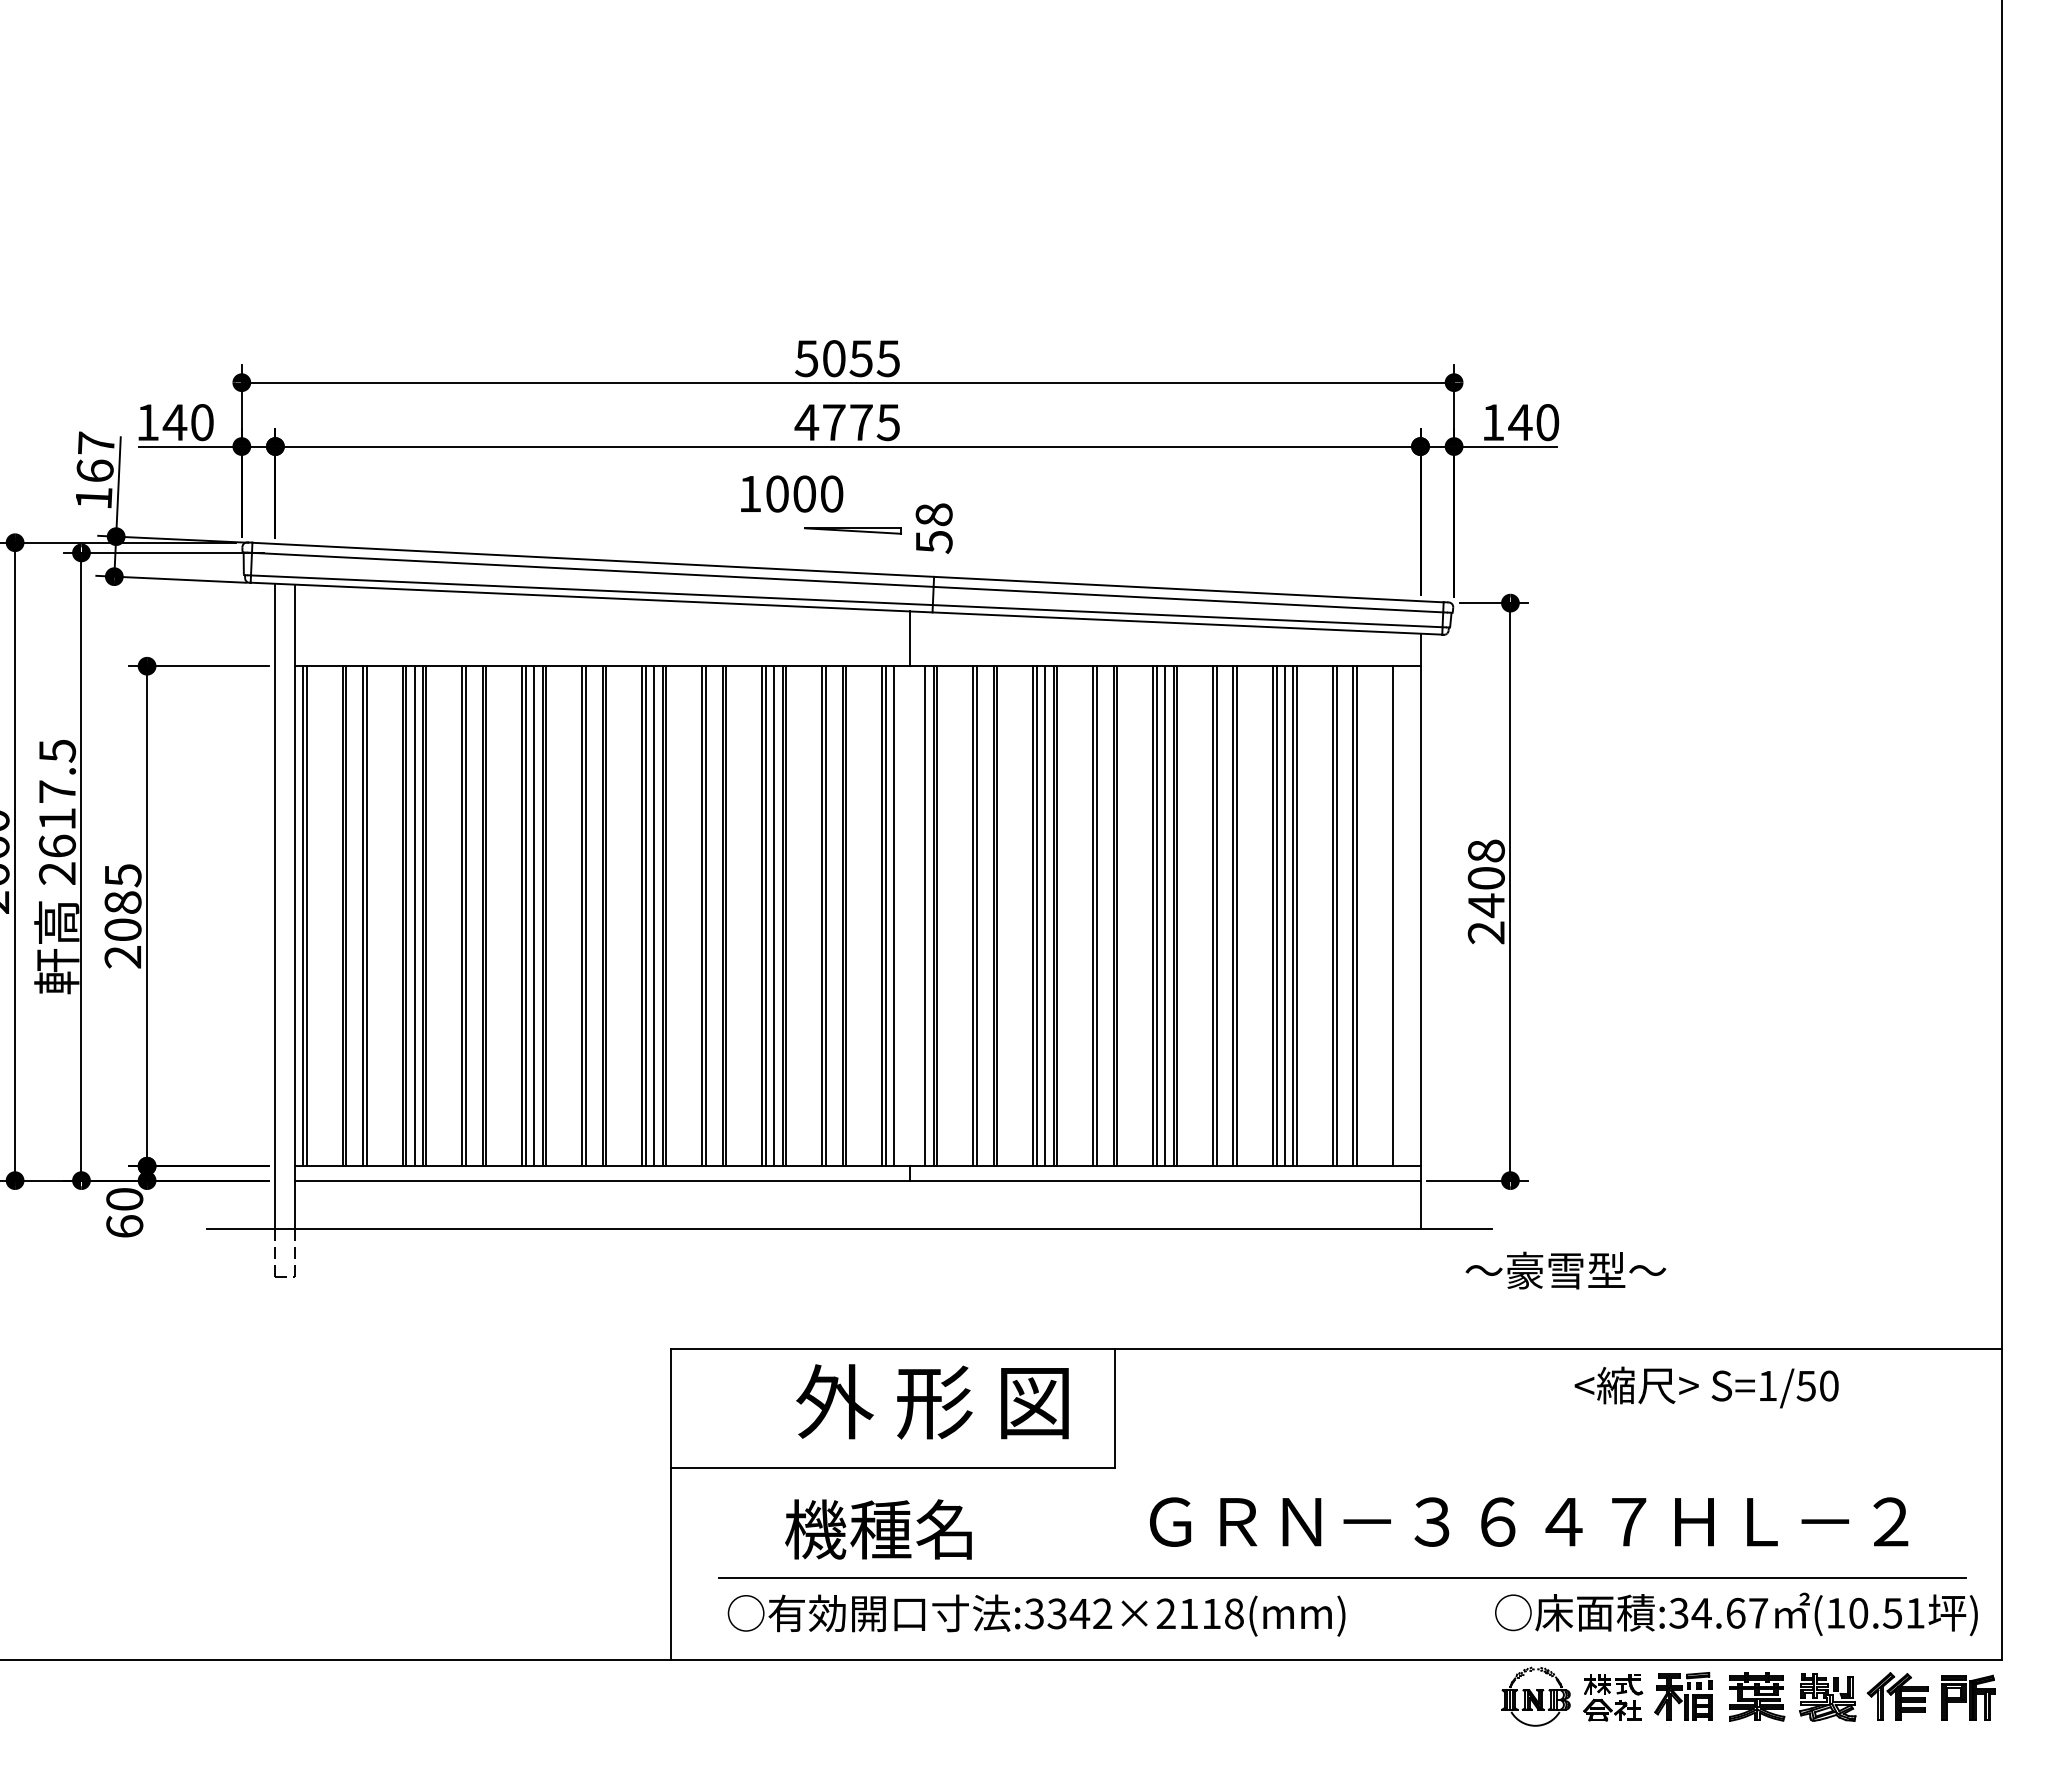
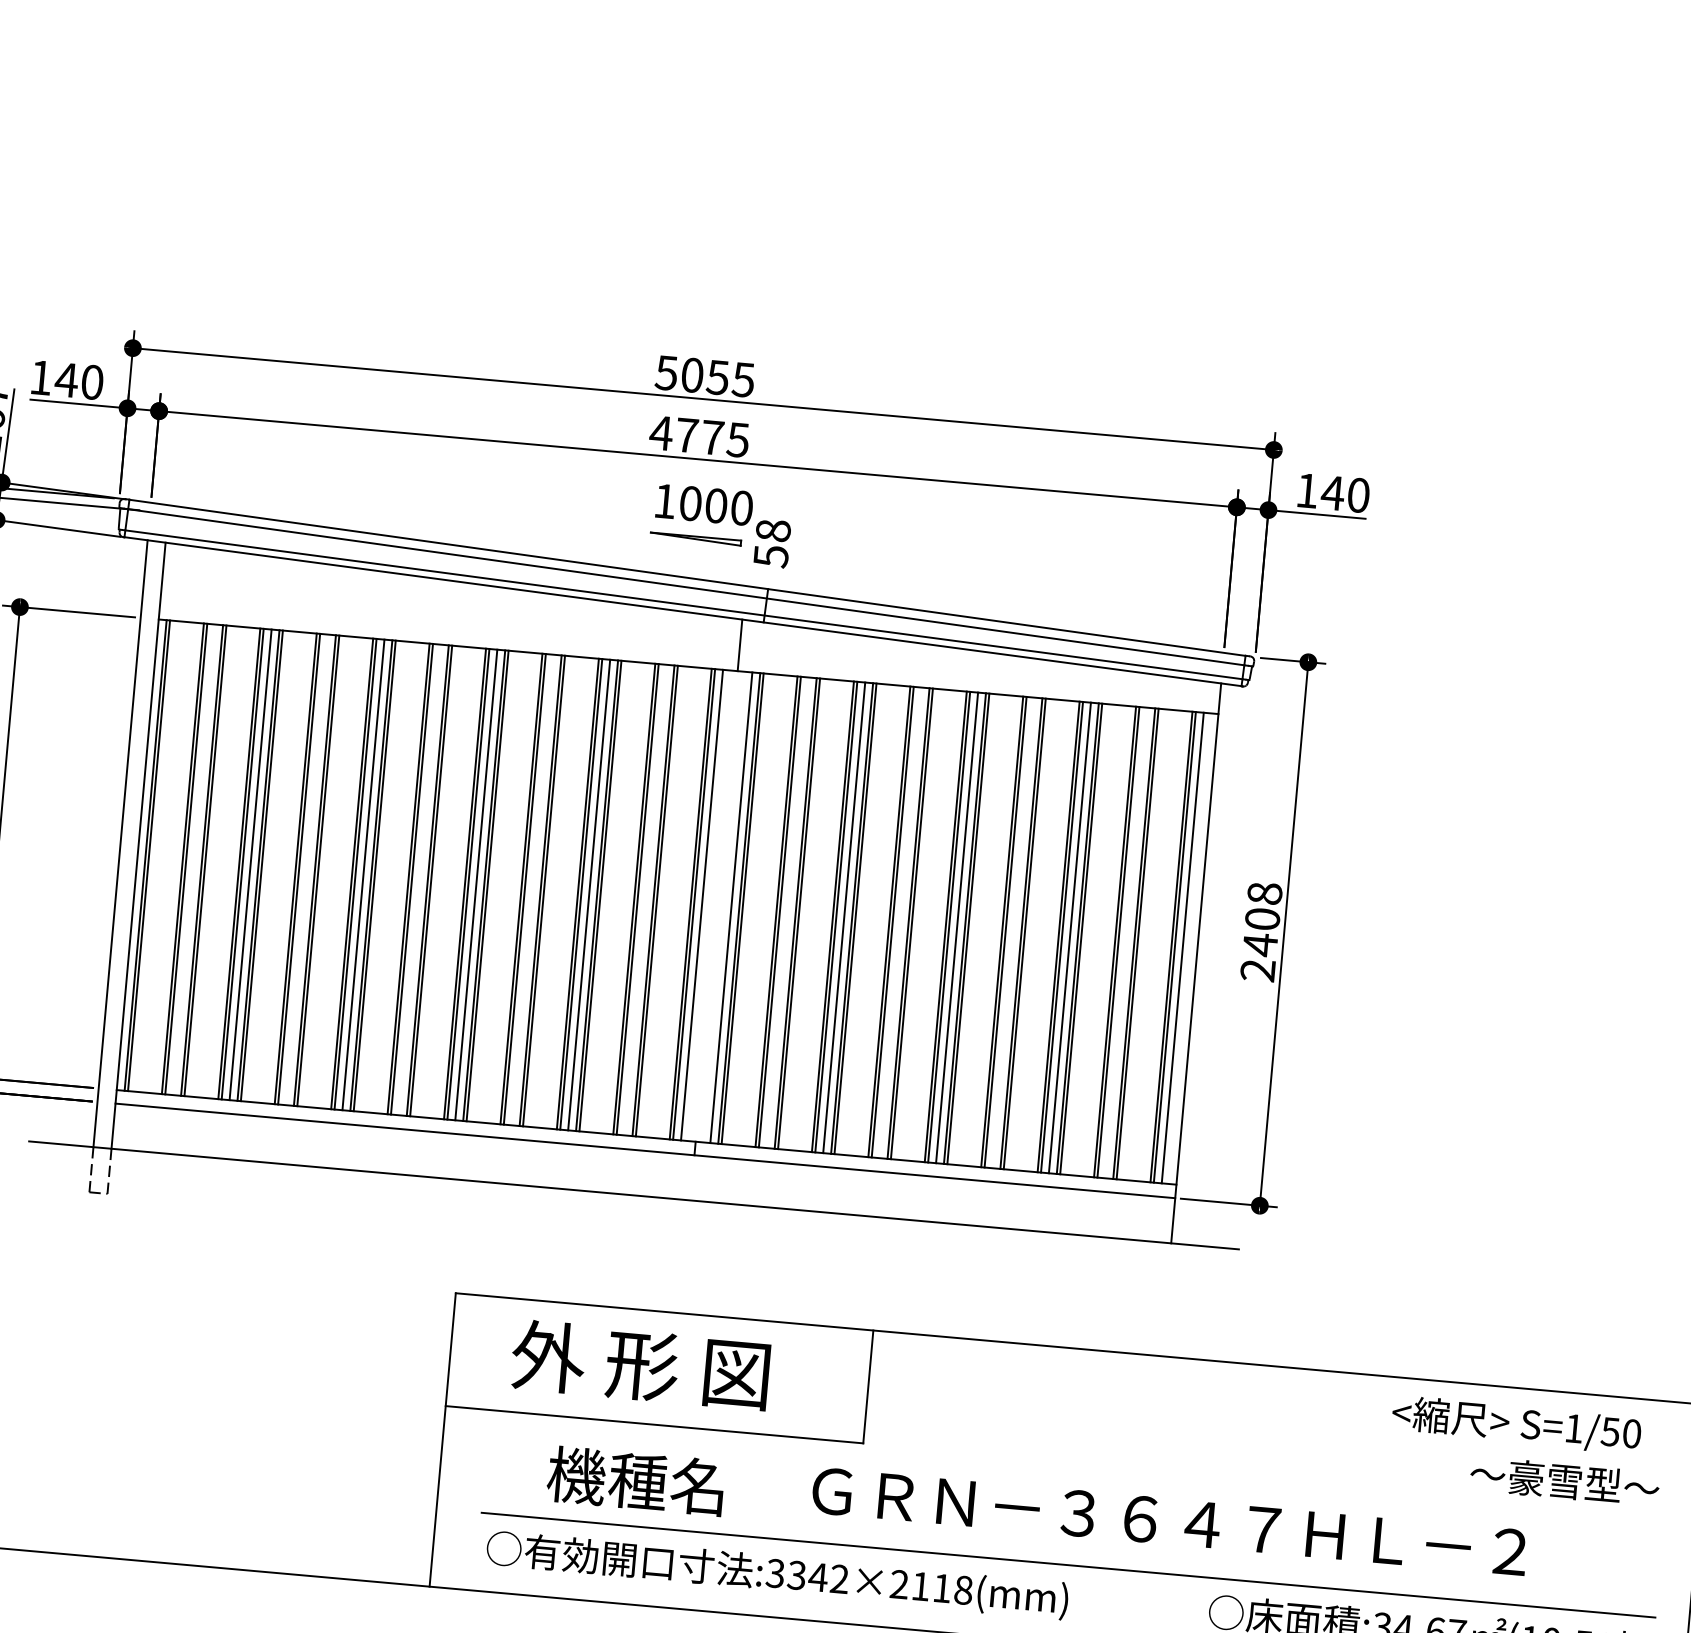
text: (792, 493) -> (704, 504), moved
line: (1396, 916) -> (1174, 947), added
line: (1404, 916) -> (1182, 948), added
text: (1565, 1270) -> (1564, 1481), moved
text: (1706, 1387) -> (1516, 1424), moved
text: (932, 1401) -> (640, 1364), moved
text: (1529, 1521) -> (1170, 1521), moved

